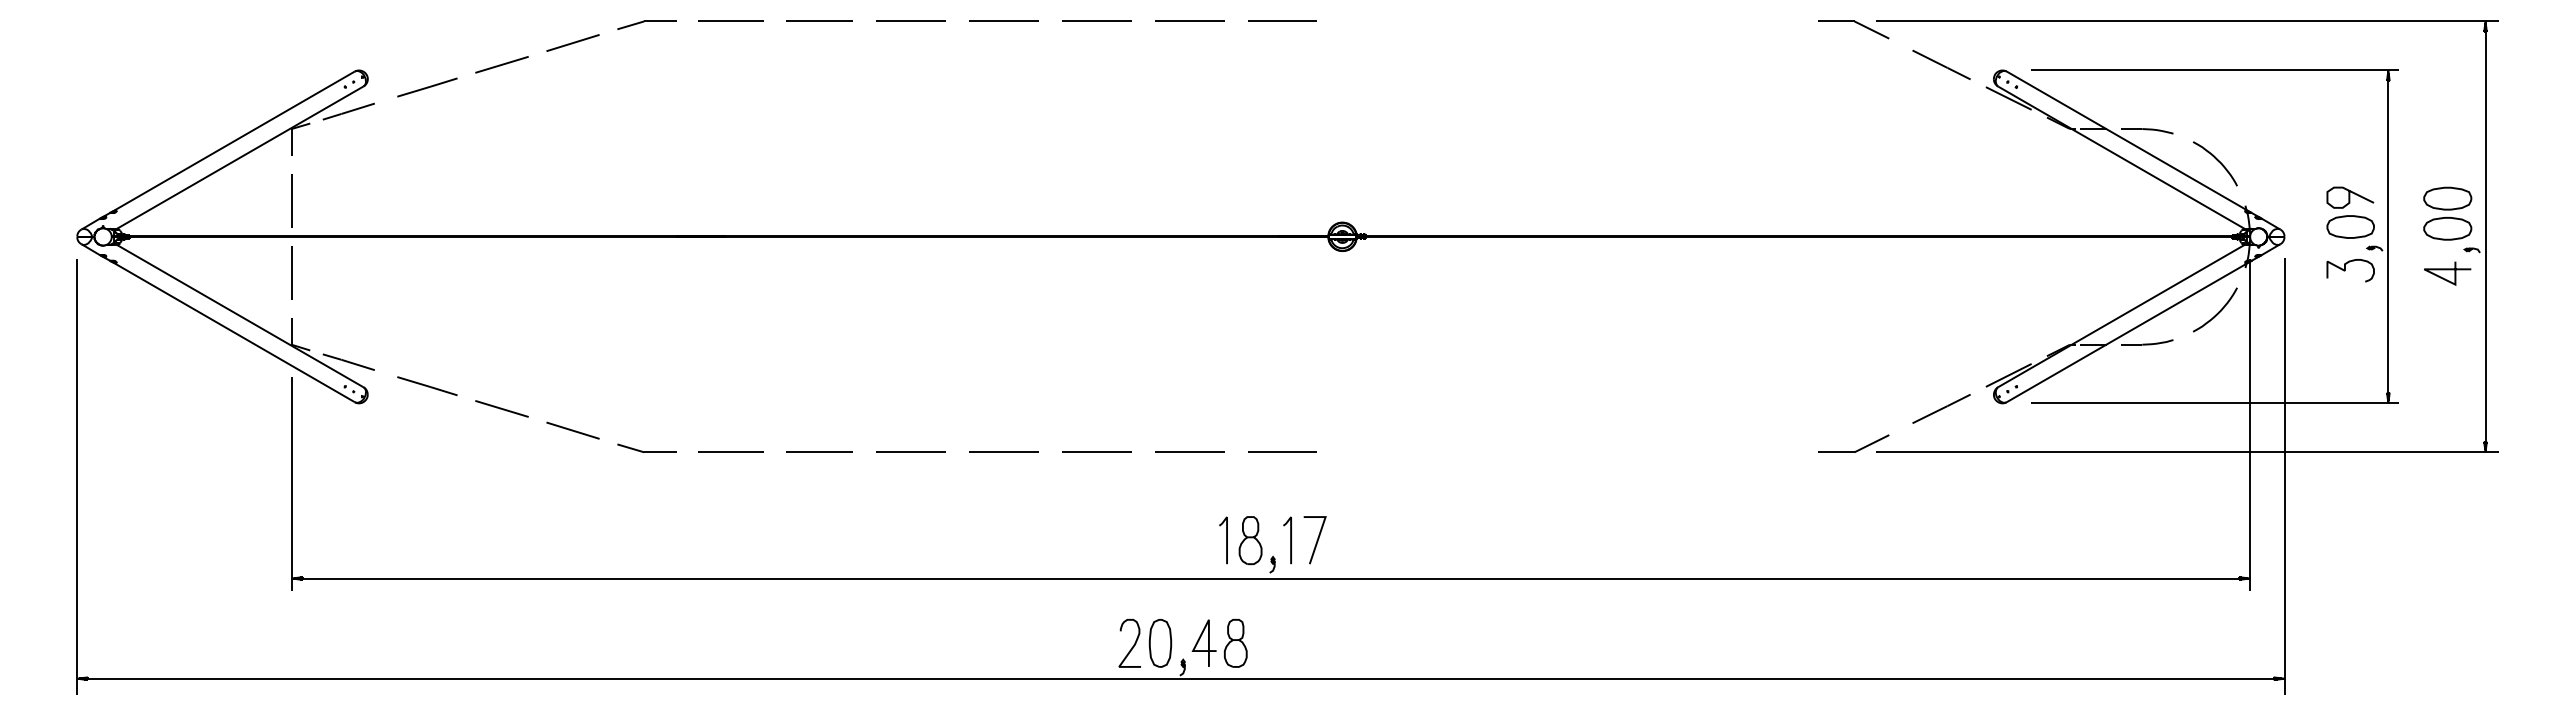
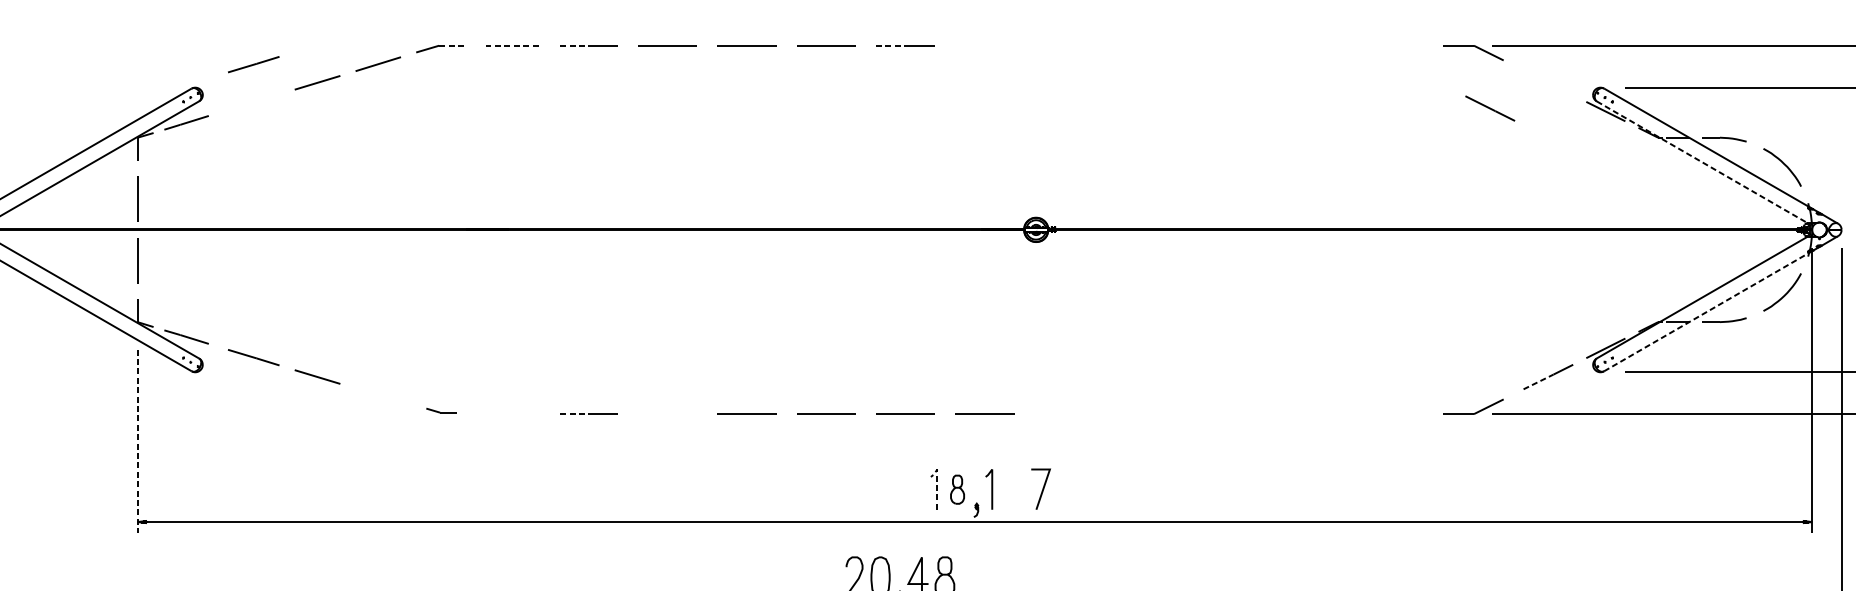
line: (1282, 20) -> (984, 44), removed
line: (661, 21) -> (453, 45), solid -> dashed
line: (731, 21) -> (513, 45), solid -> dashed
line: (802, 21) -> (574, 45), solid -> dashed
line: (1172, 21) -> (890, 45), solid -> dashed
line: (1941, 64) -> (1490, 108), moved
line: (427, 87) -> (253, 64), moved
line: (2121, 157) -> (1702, 162), solid -> dashed
line: (2128, 331) -> (1708, 310), solid -> dashed
line: (1930, 414) -> (1538, 381), solid -> dashed
line: (572, 430) -> (377, 395), removed
part: (646, 447) -> (441, 410), size x0.6
line: (730, 451) -> (512, 413), removed
line: (910, 451) -> (666, 413), removed
line: (802, 452) -> (574, 414), solid -> dashed
line: (291, 484) -> (137, 441), solid -> dashed
line: (1227, 532) -> (937, 482), solid -> dashed
part: (1250, 540) -> (957, 489), size x0.7
line: (1316, 540) -> (1042, 489), moved

